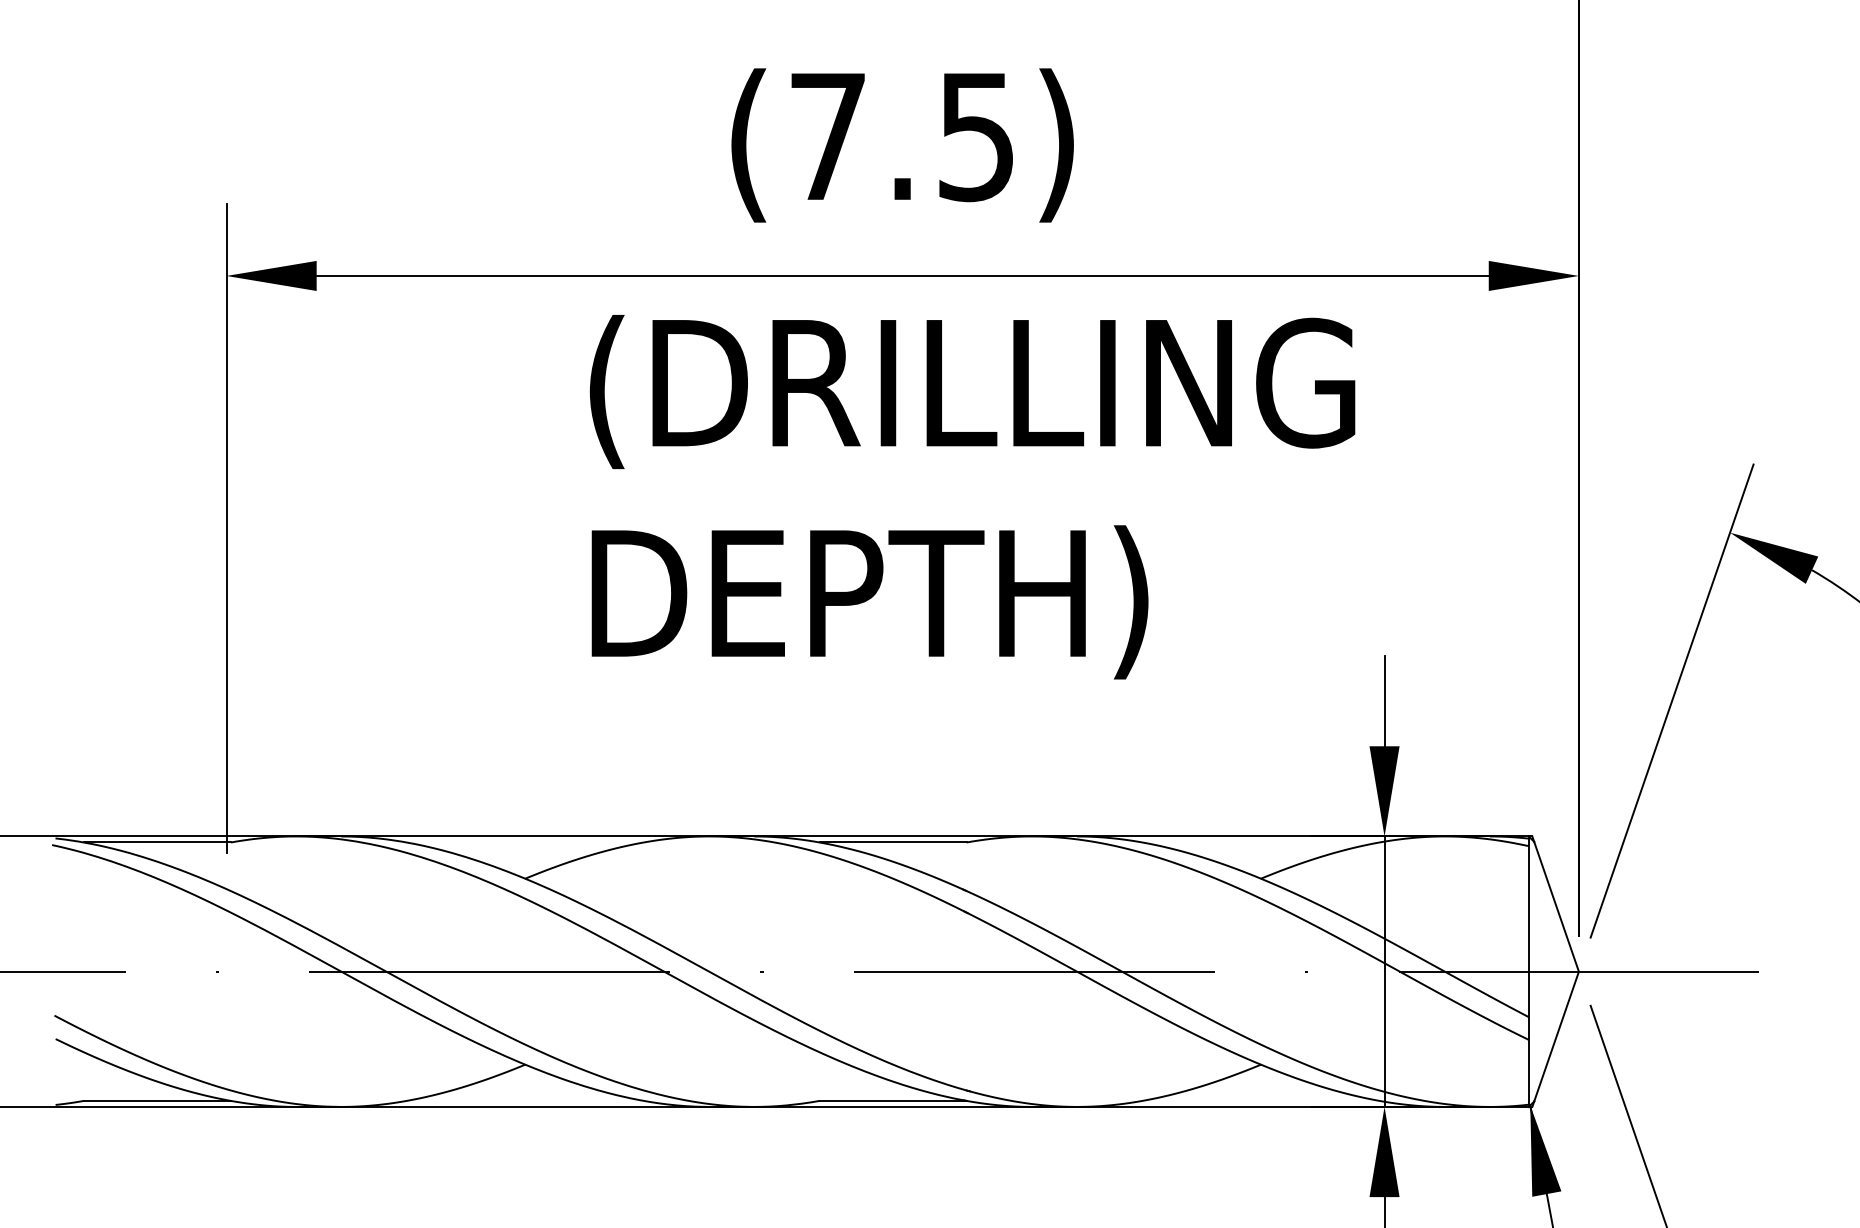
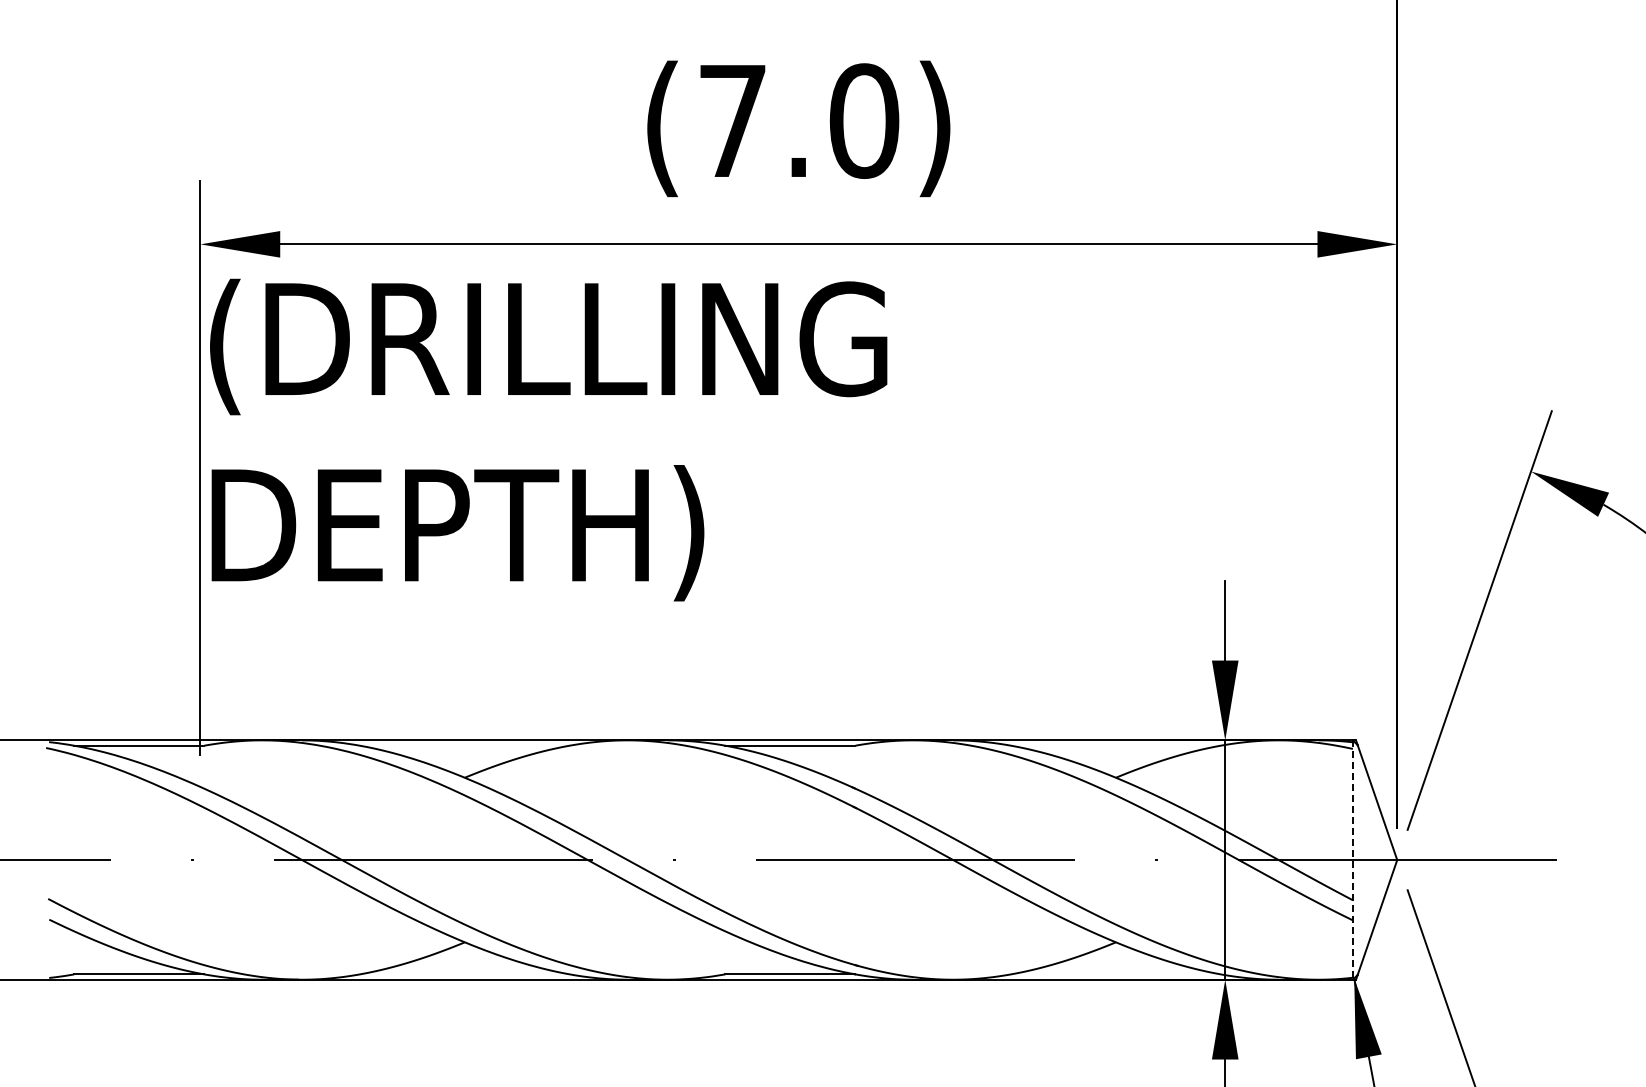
text: (976, 137) -> (864, 121), (7.5) -> (7.0)
text: (972, 496) -> (548, 439), moved
line: (1528, 972) -> (1352, 860), solid -> dashed

